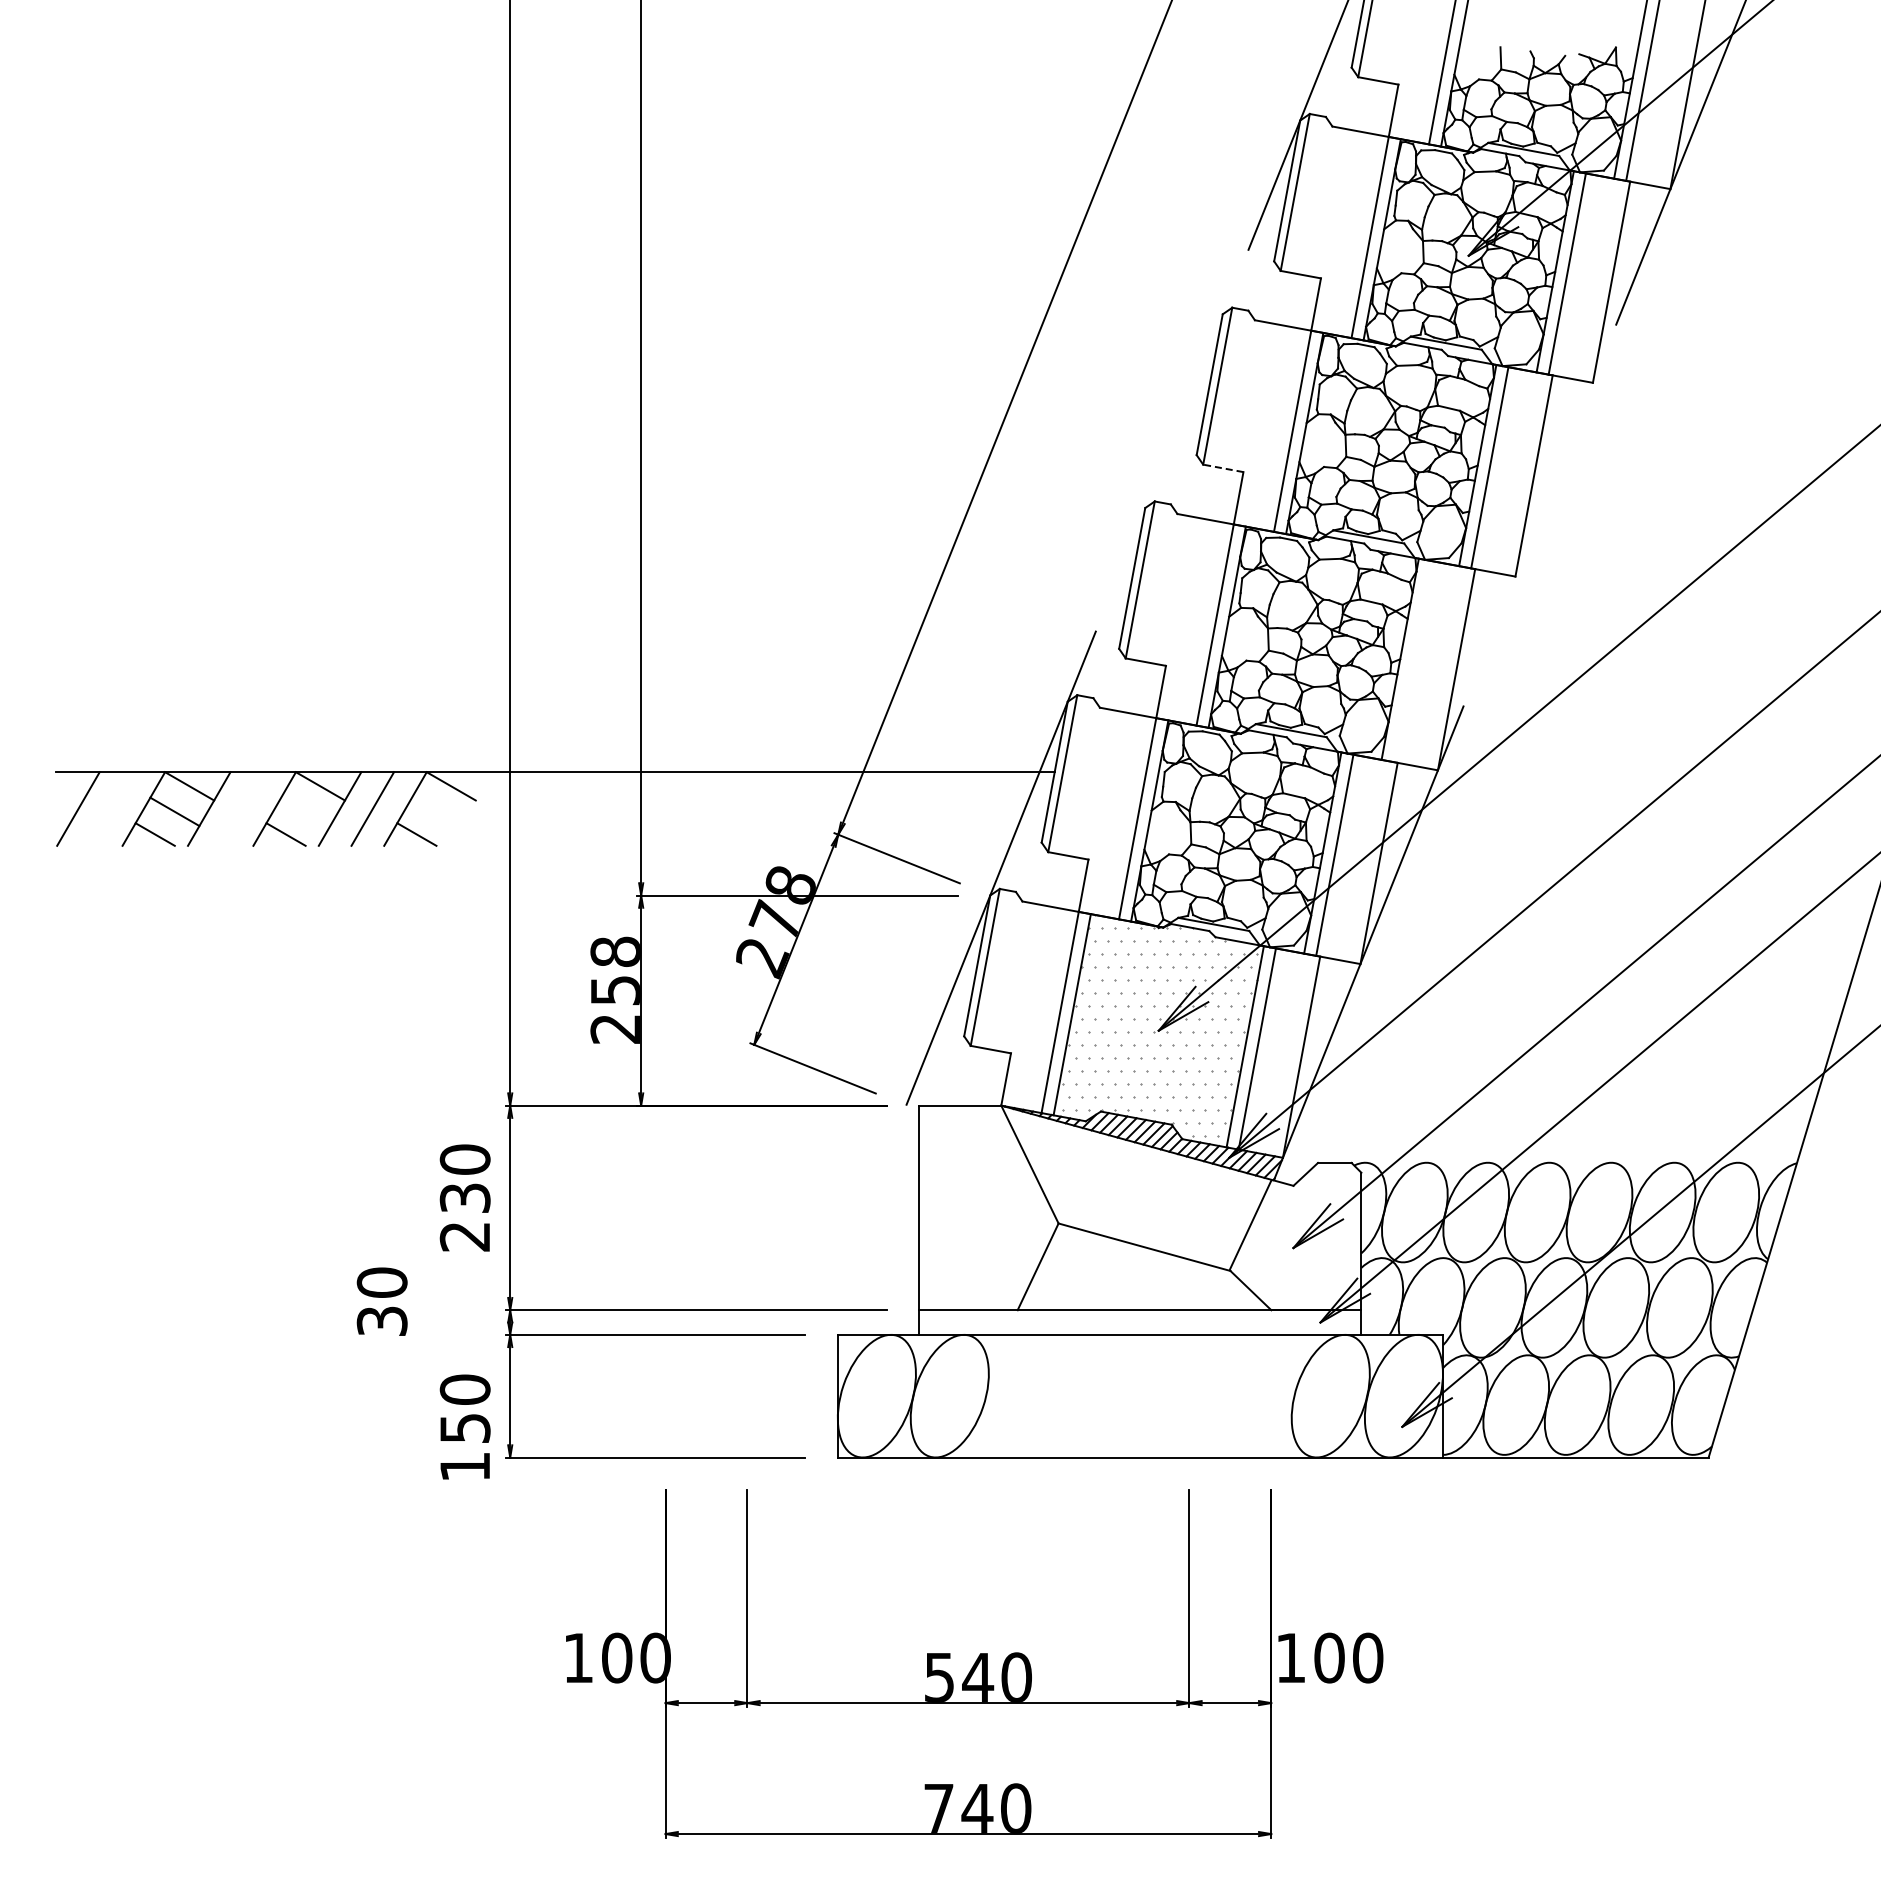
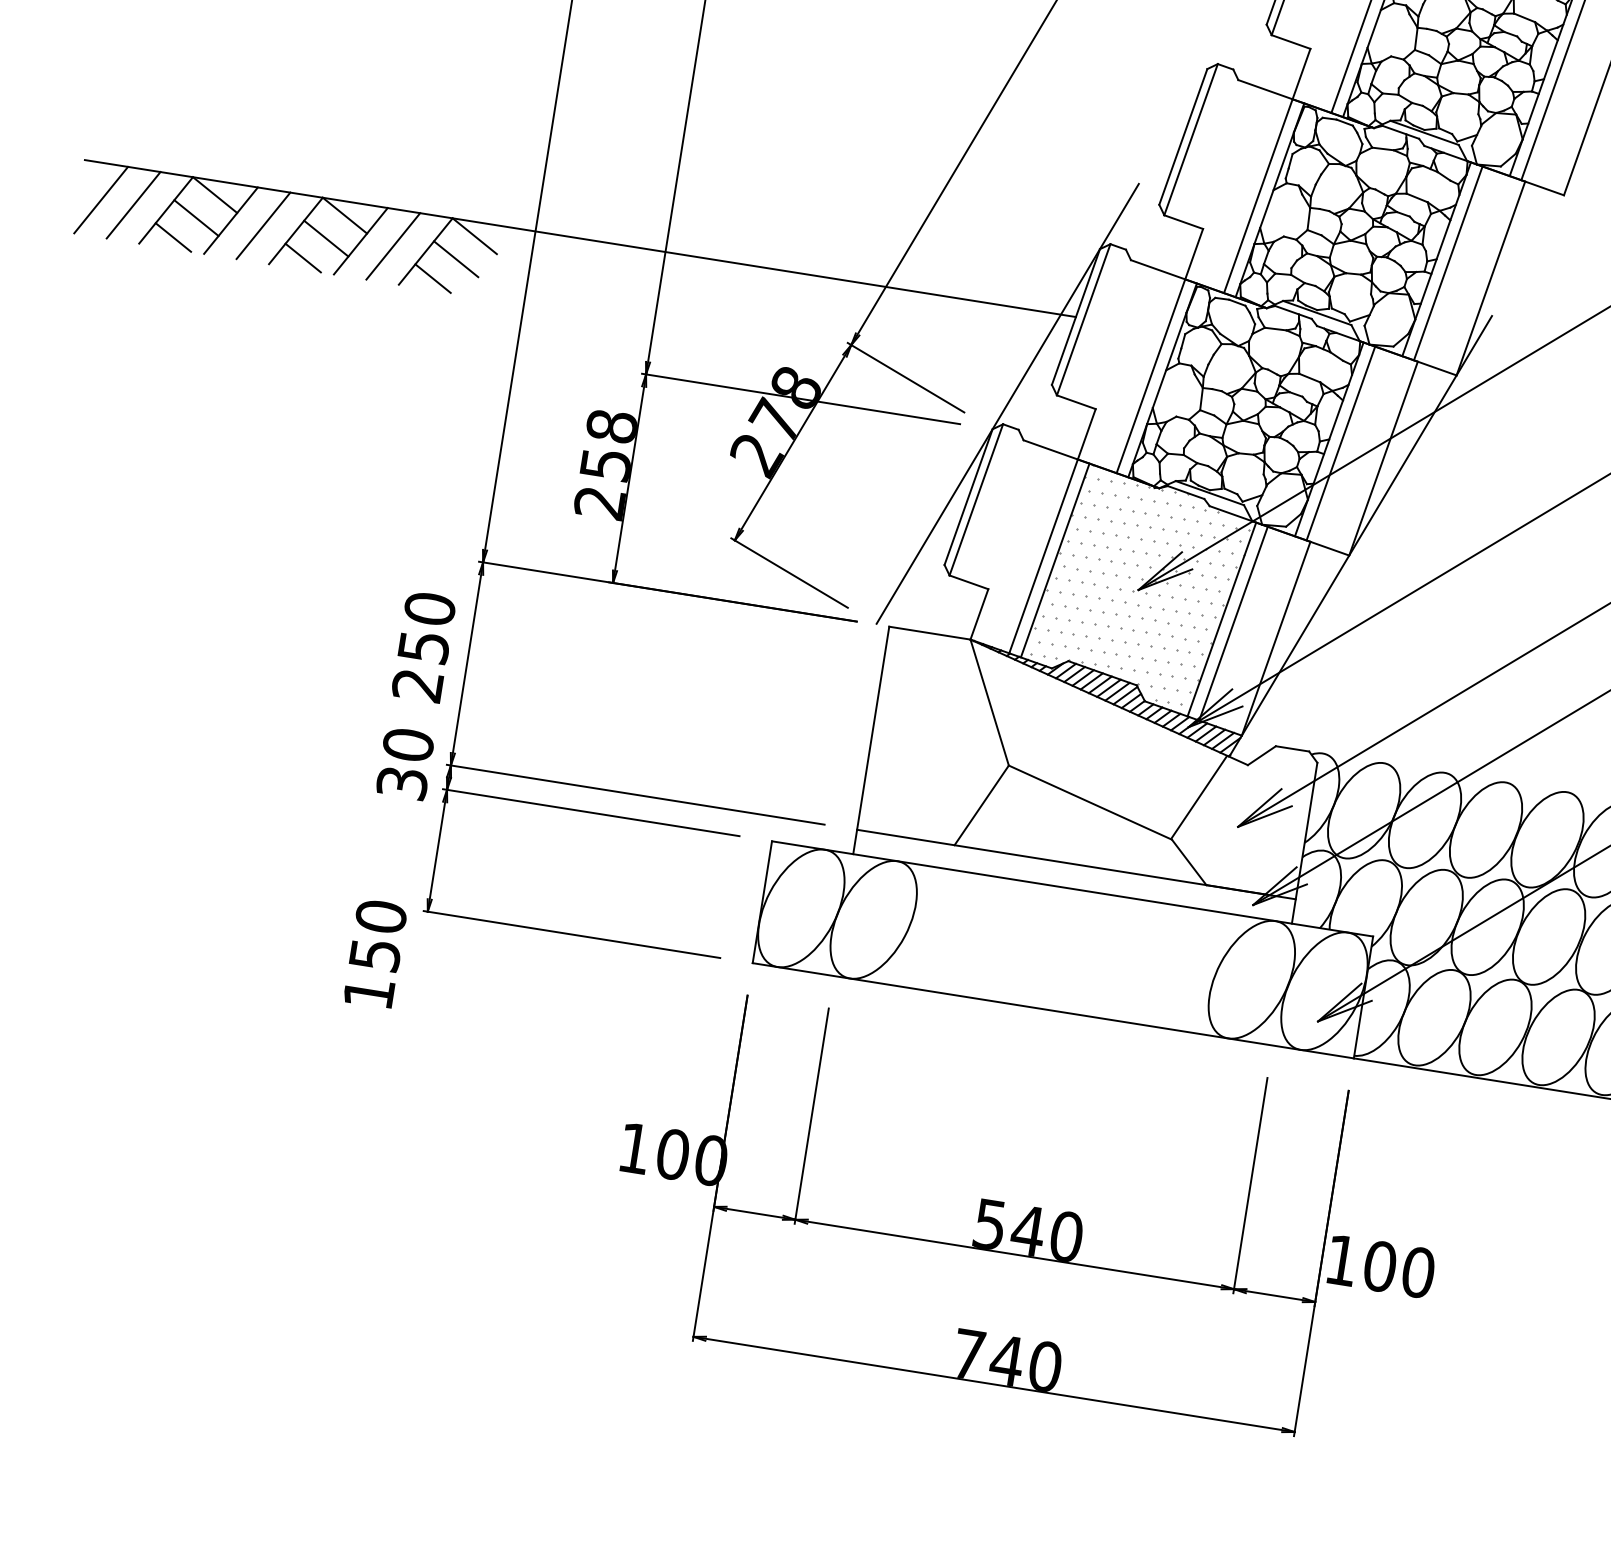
line: (1222, 468) -> (1290, 41), dashed -> solid
line: (1411, 661) -> (1447, 263), added
line: (110, 808) -> (133, 204), added
line: (241, 808) -> (263, 225), added
line: (305, 811) -> (326, 238), added
line: (436, 811) -> (456, 258), added
text: (464, 1197) -> (423, 646), 230 -> 250
text: (381, 1301) -> (404, 763), moved
text: (464, 1426) -> (374, 953), moved
part: (974, 1663) -> (1026, 1216), moved

